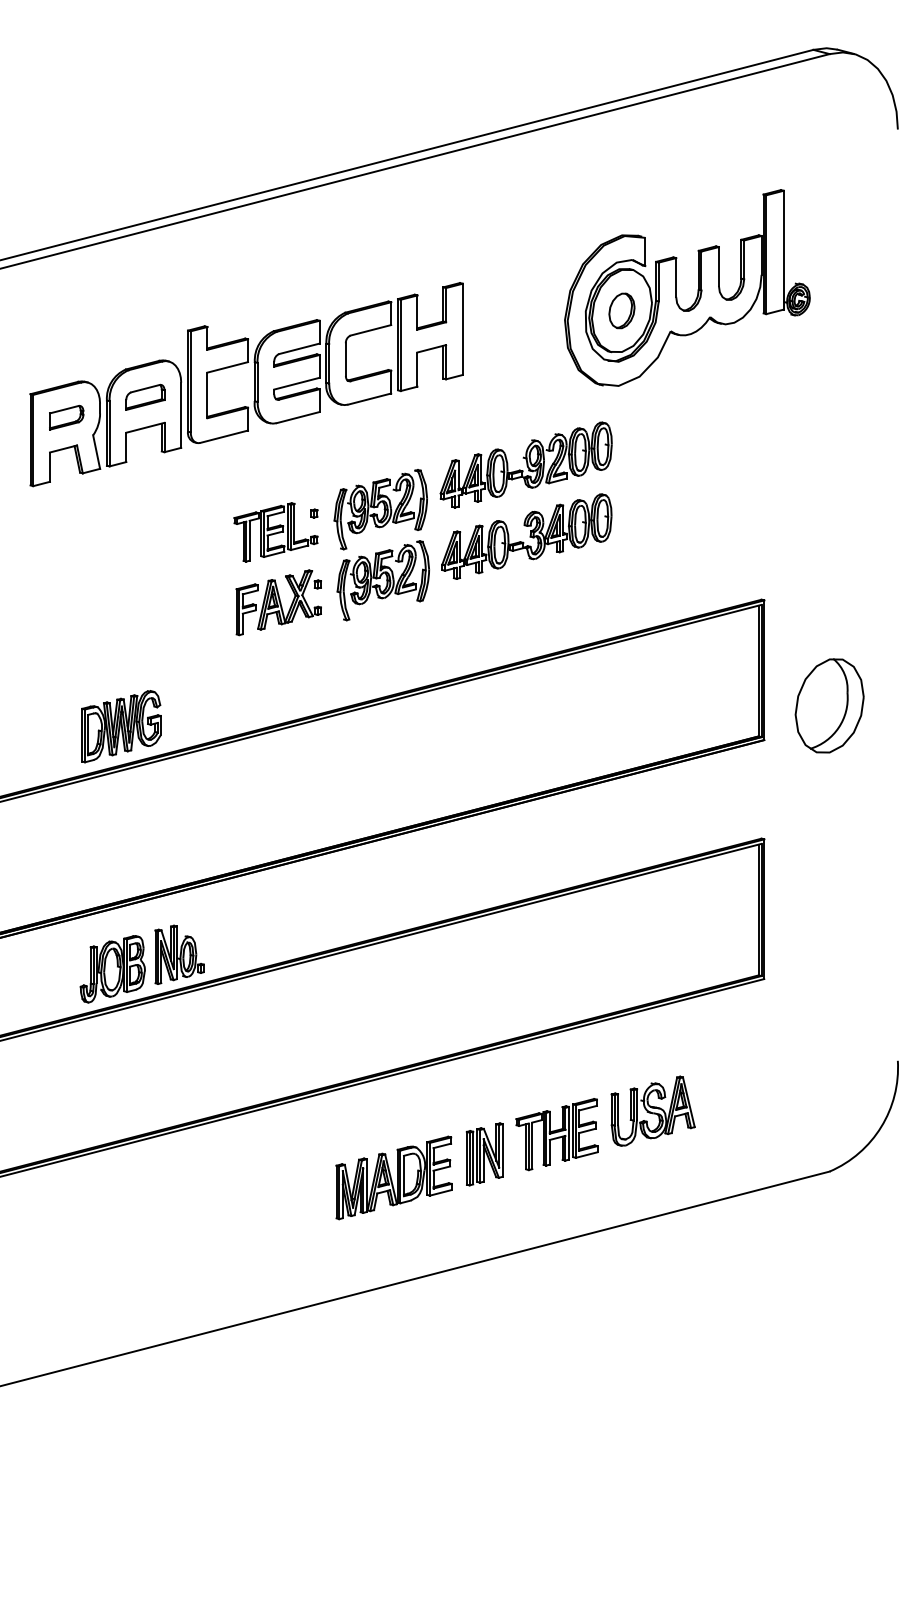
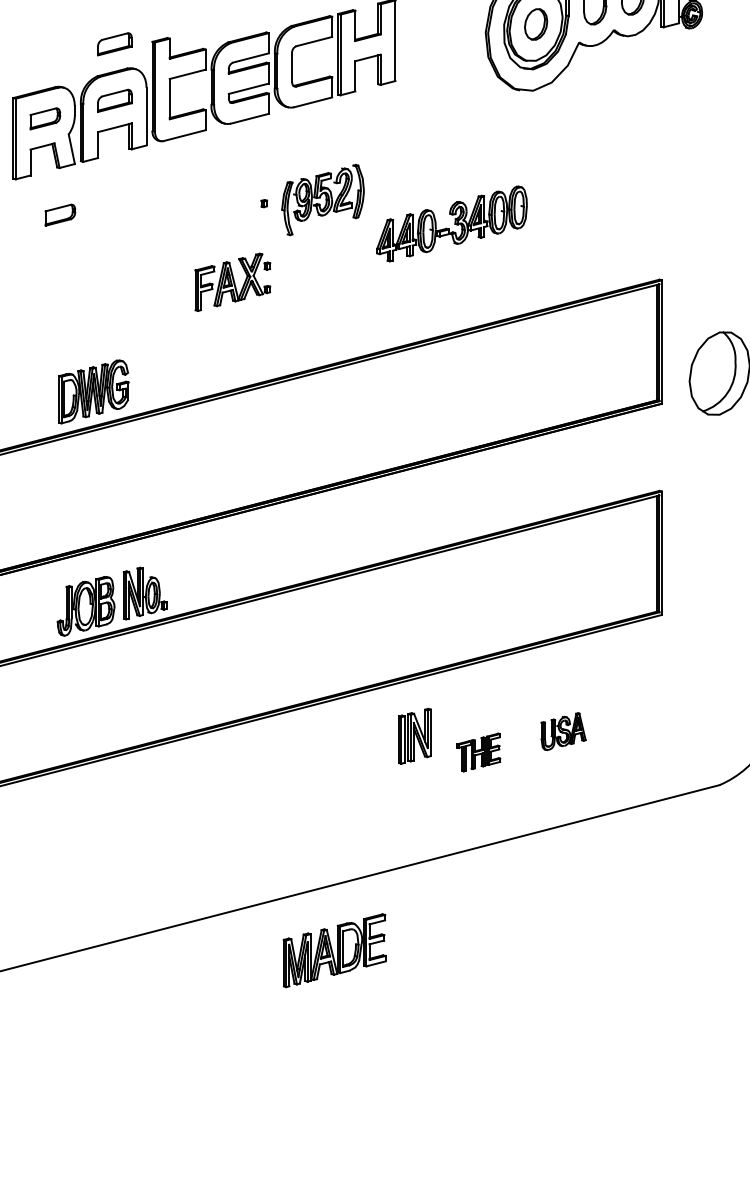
part: (145, 332) -> (115, 43), added
part: (525, 464) -> (450, 160), removed
part: (83, 526) -> (60, 214), added
part: (275, 532) -> (229, 220), removed
part: (382, 580) -> (324, 262), removed
part: (652, 1110) -> (563, 731), size x0.6
part: (556, 1134) -> (478, 752), size x0.6
part: (484, 1154) -> (414, 736), moved
part: (393, 1177) -> (334, 950), moved

